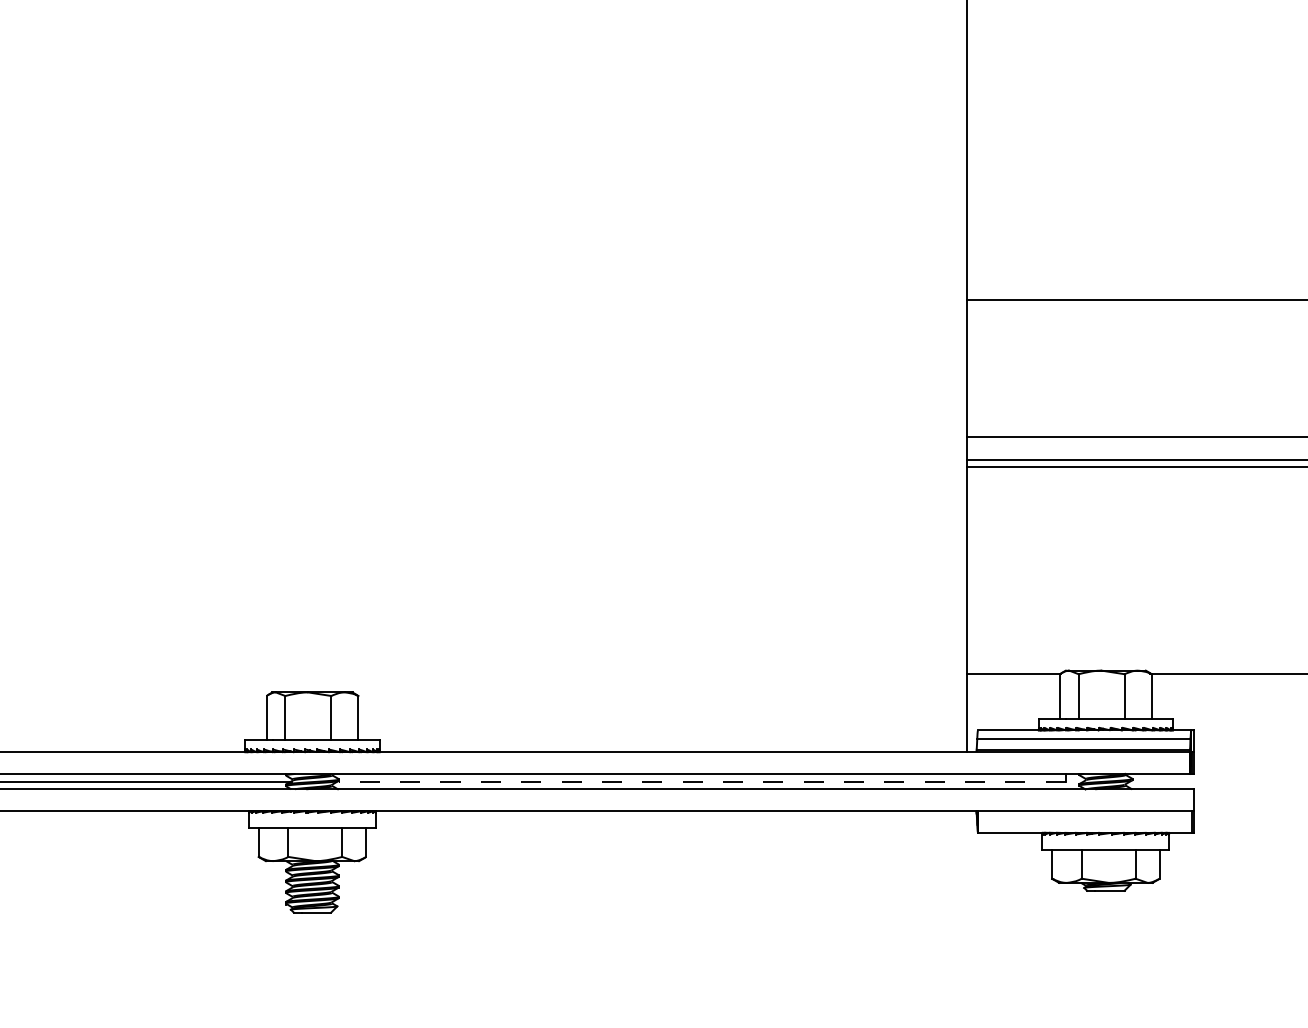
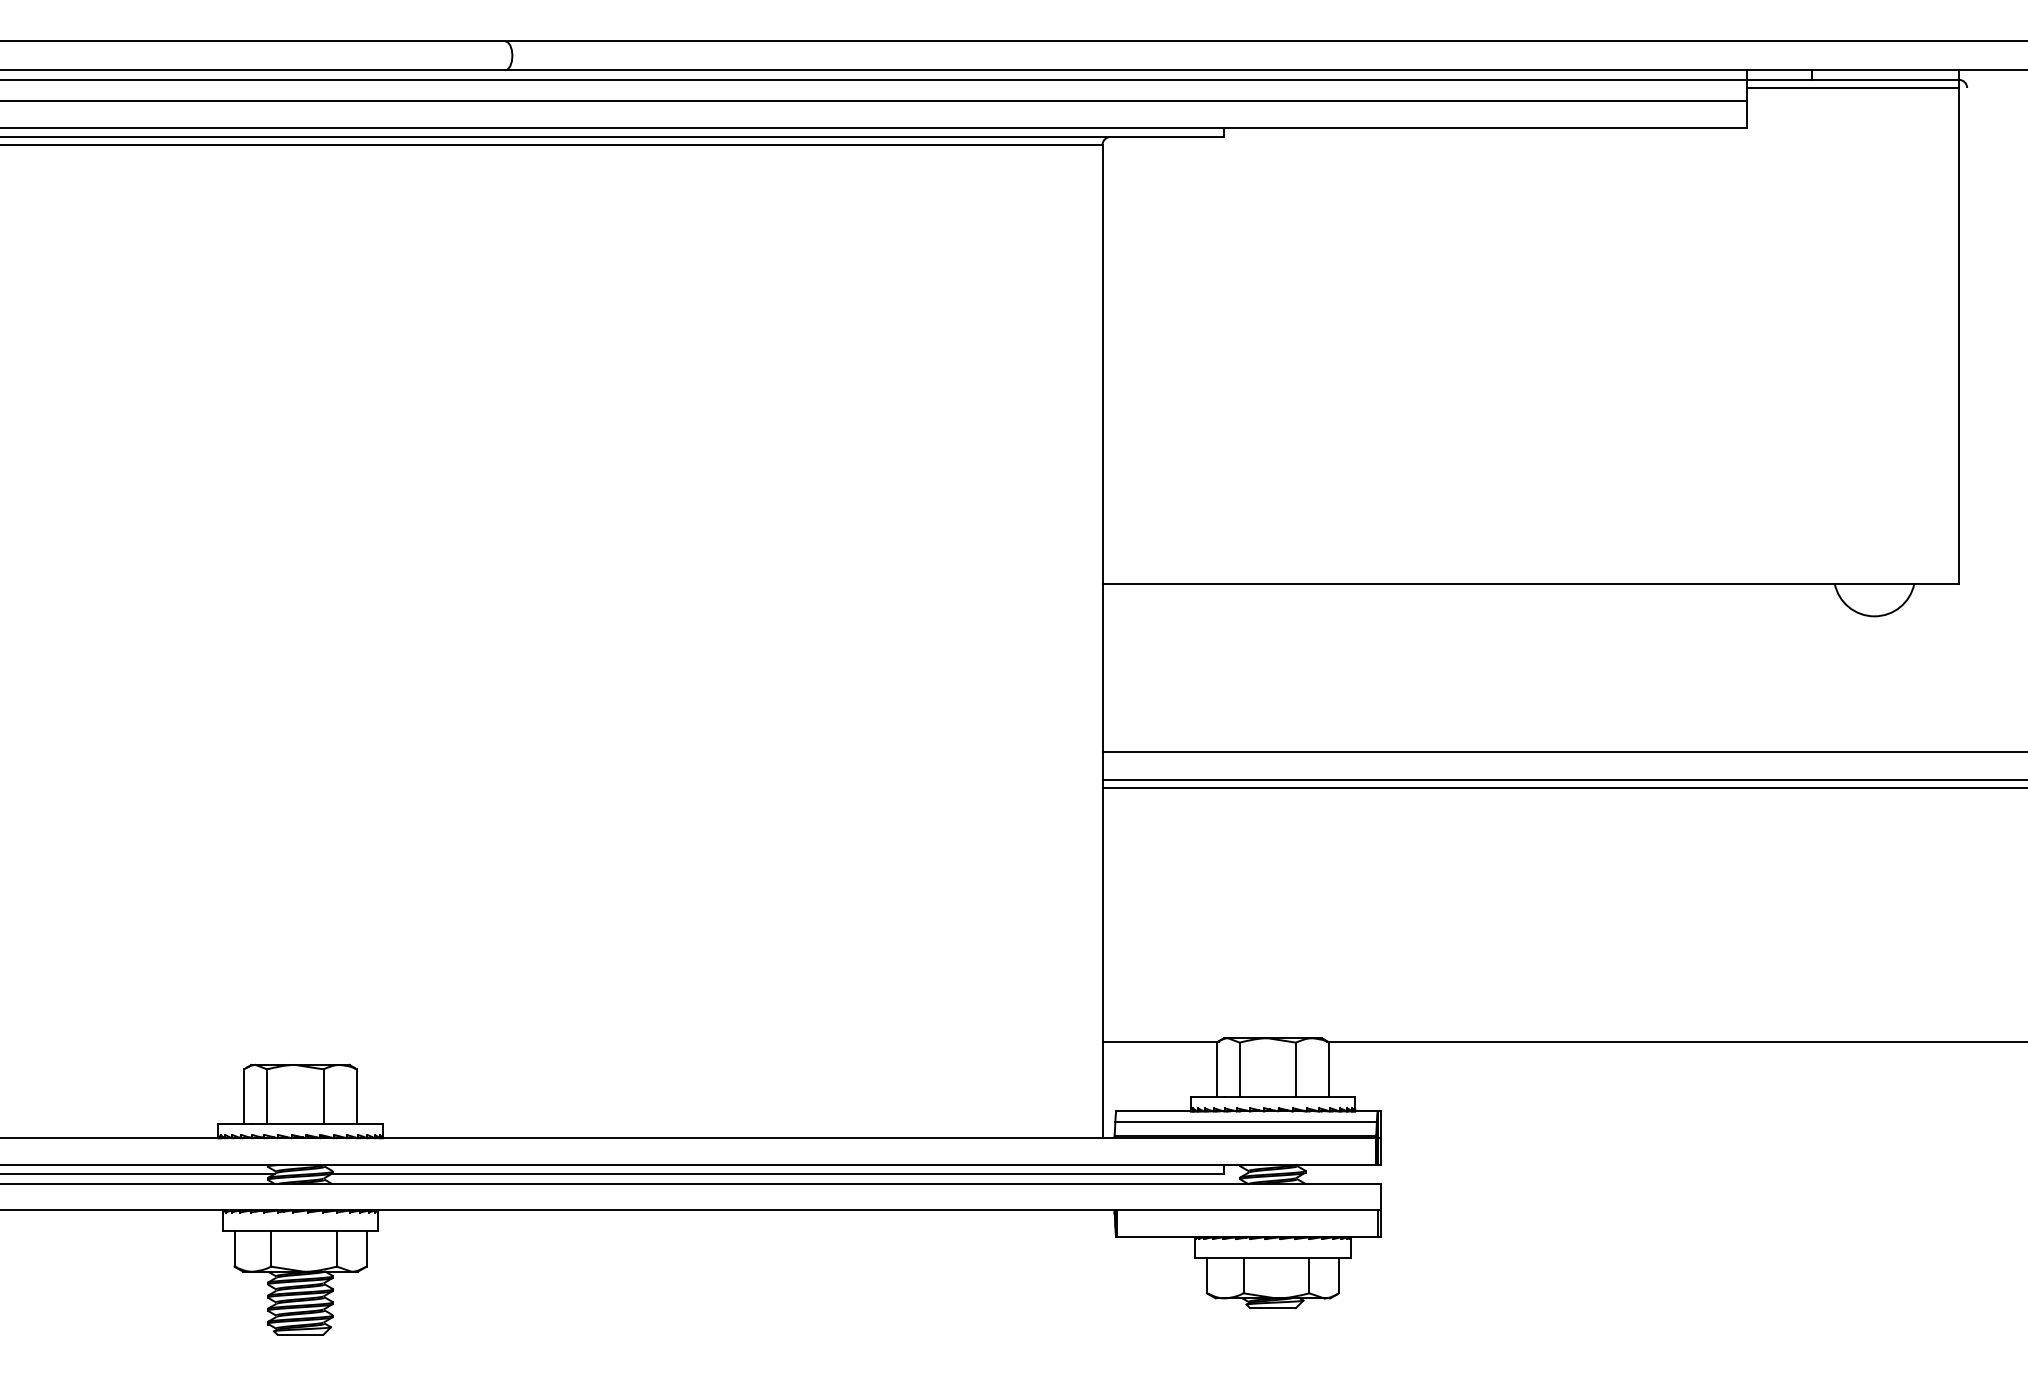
line: (702, 781) -> (778, 1174), dashed -> solid

